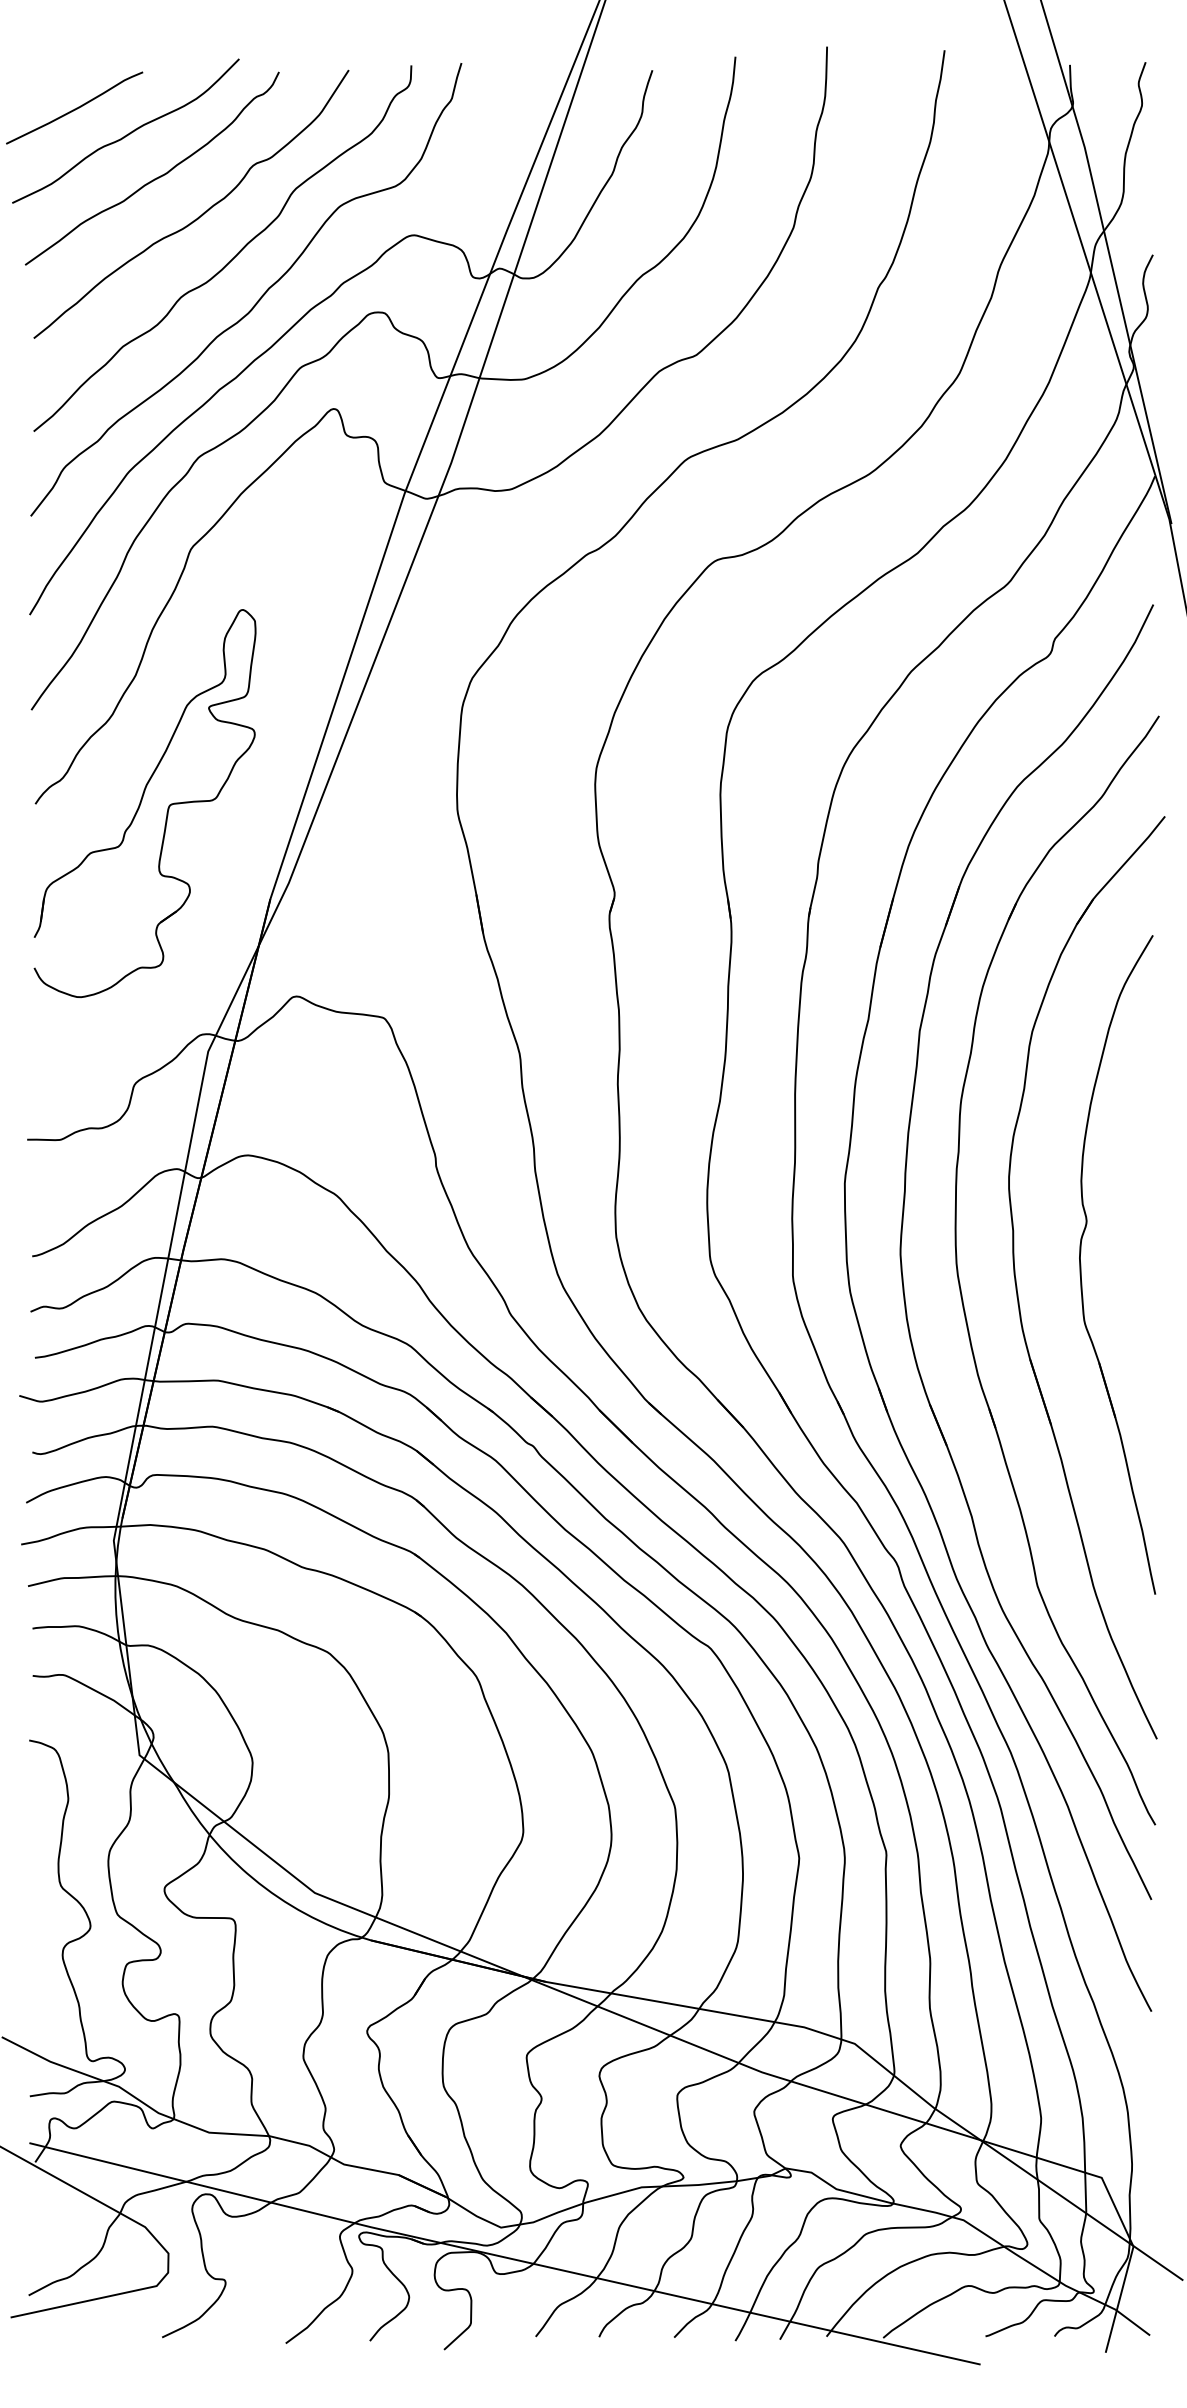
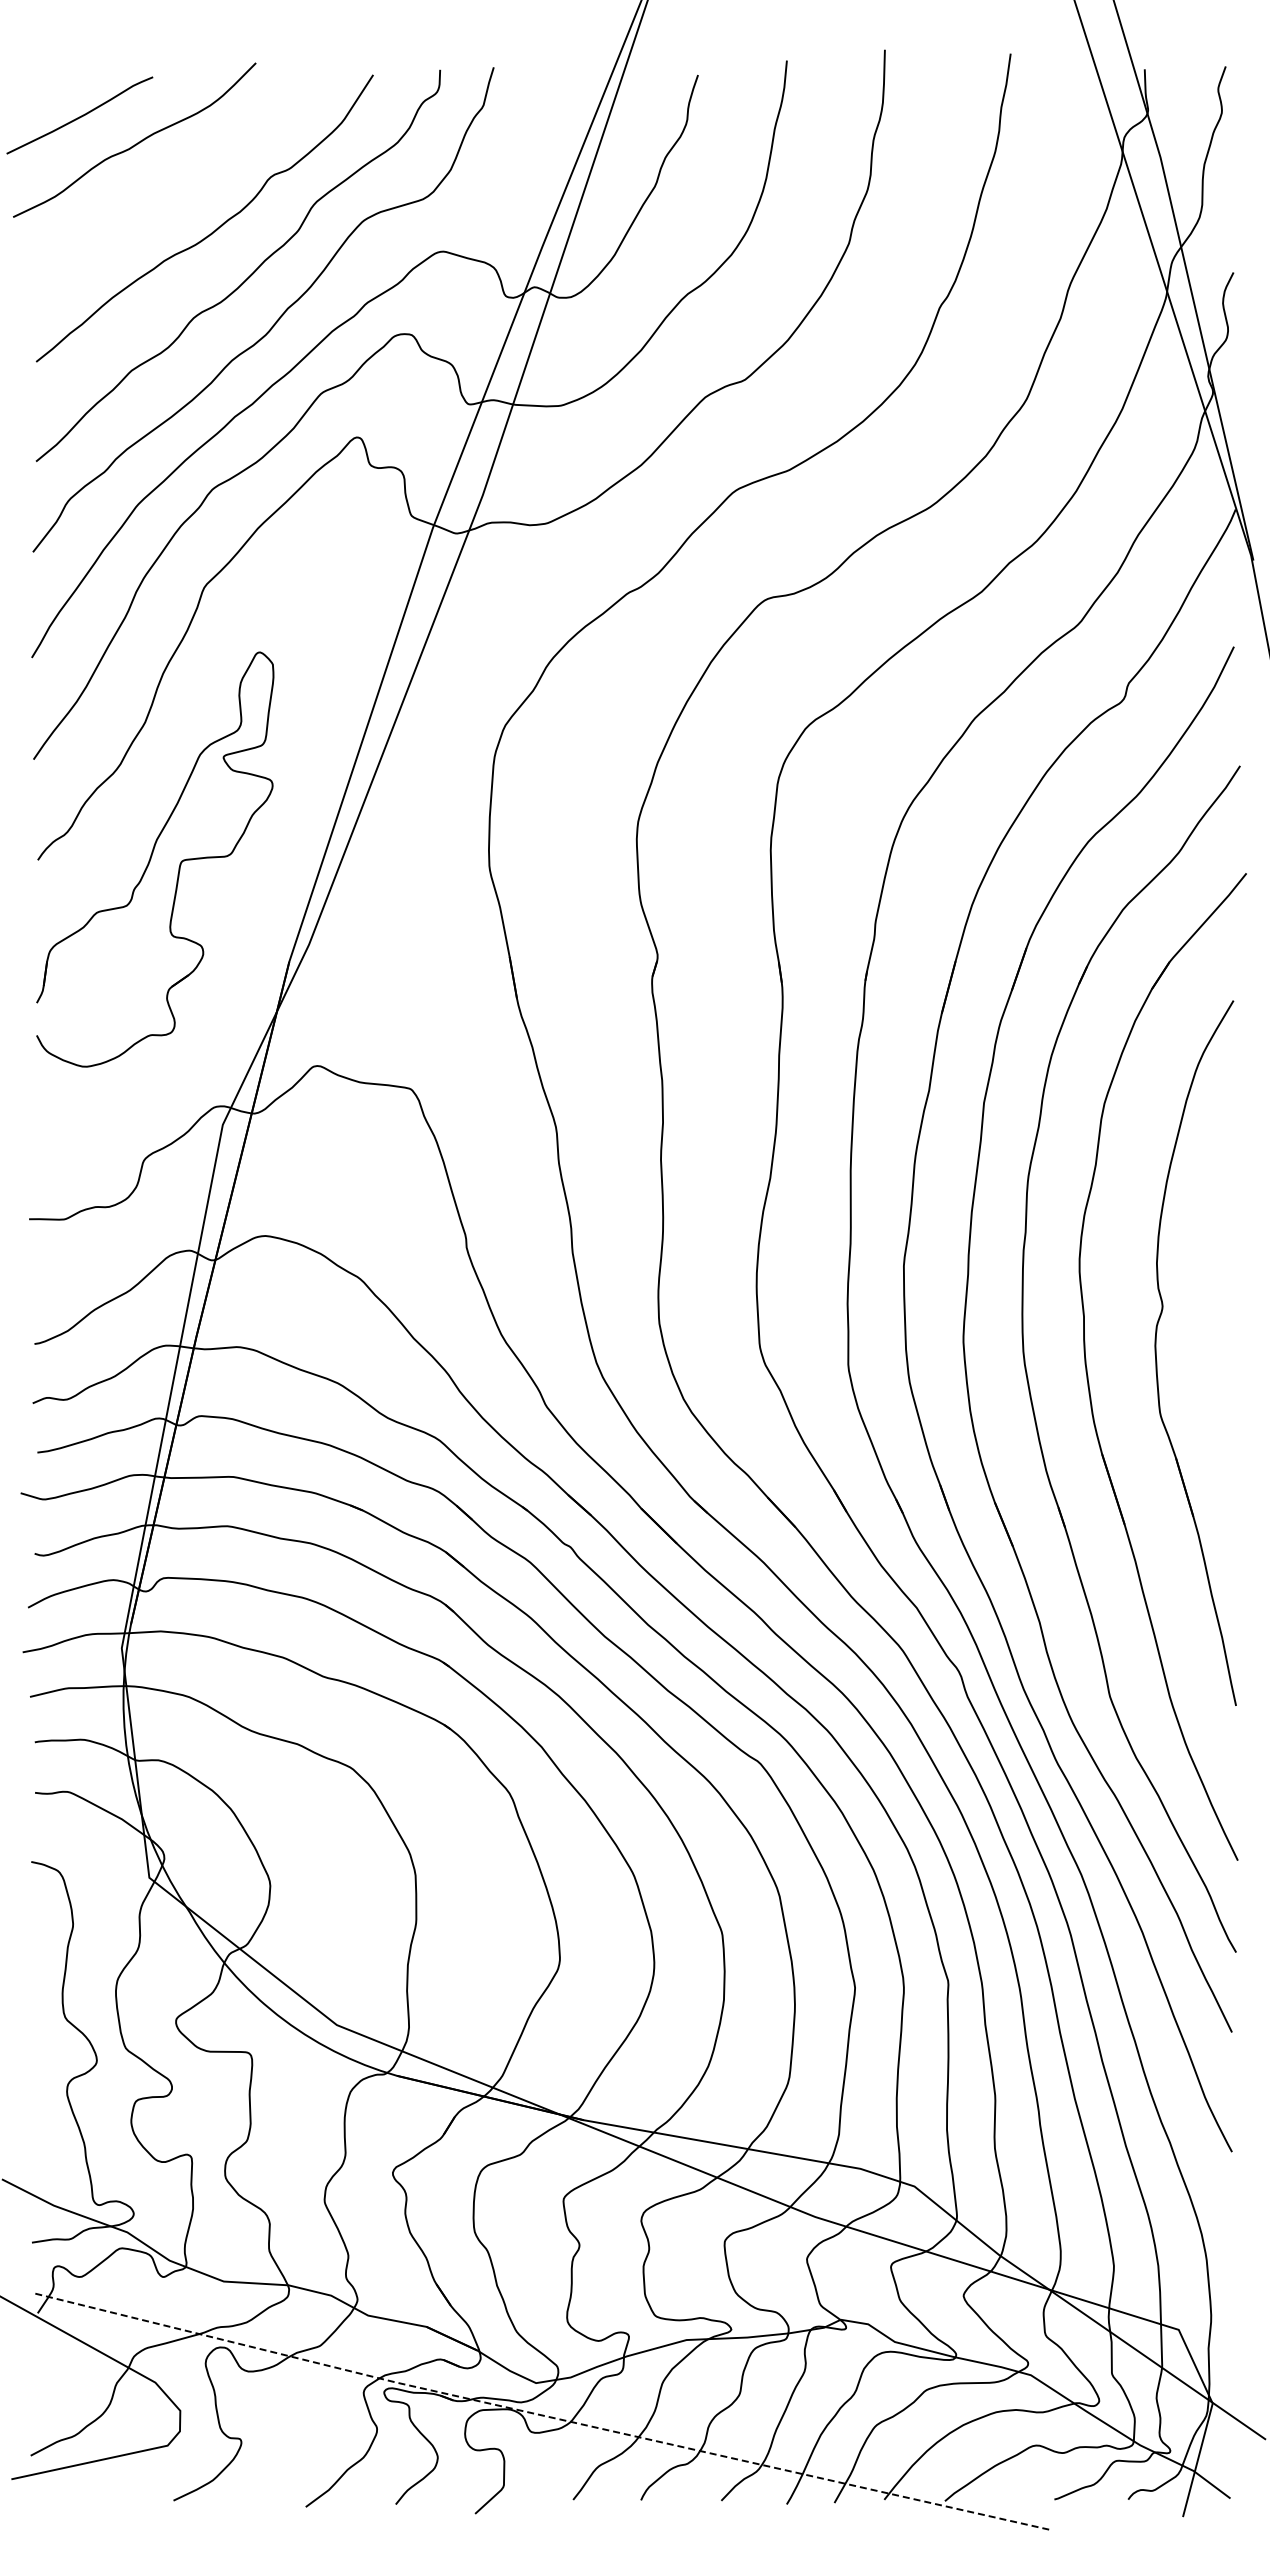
curve: (157, 177) -> (168, 189), removed
line: (503, 2256) -> (538, 2414), solid -> dashed

